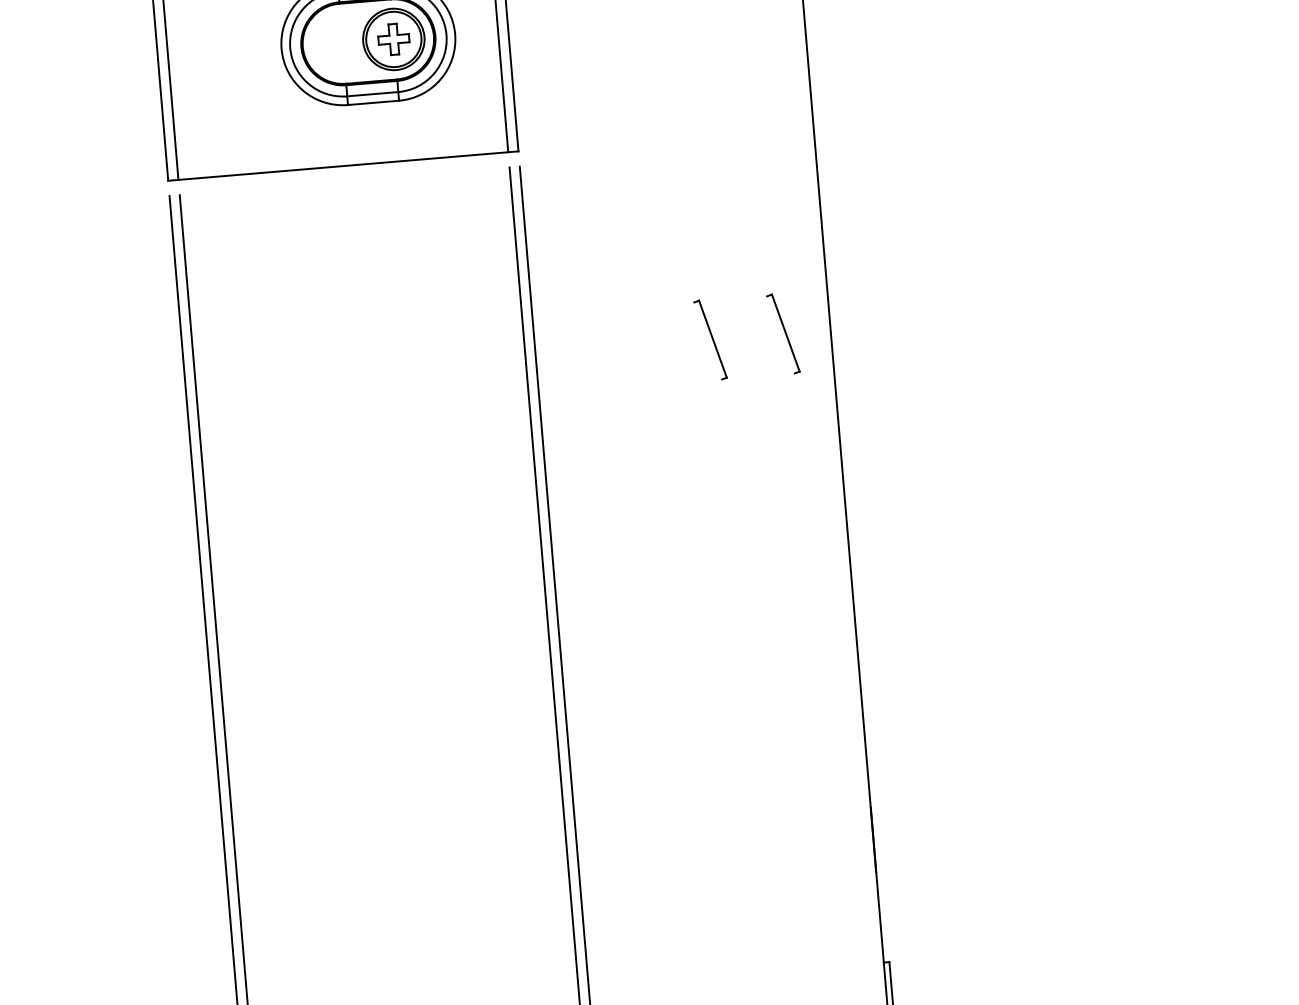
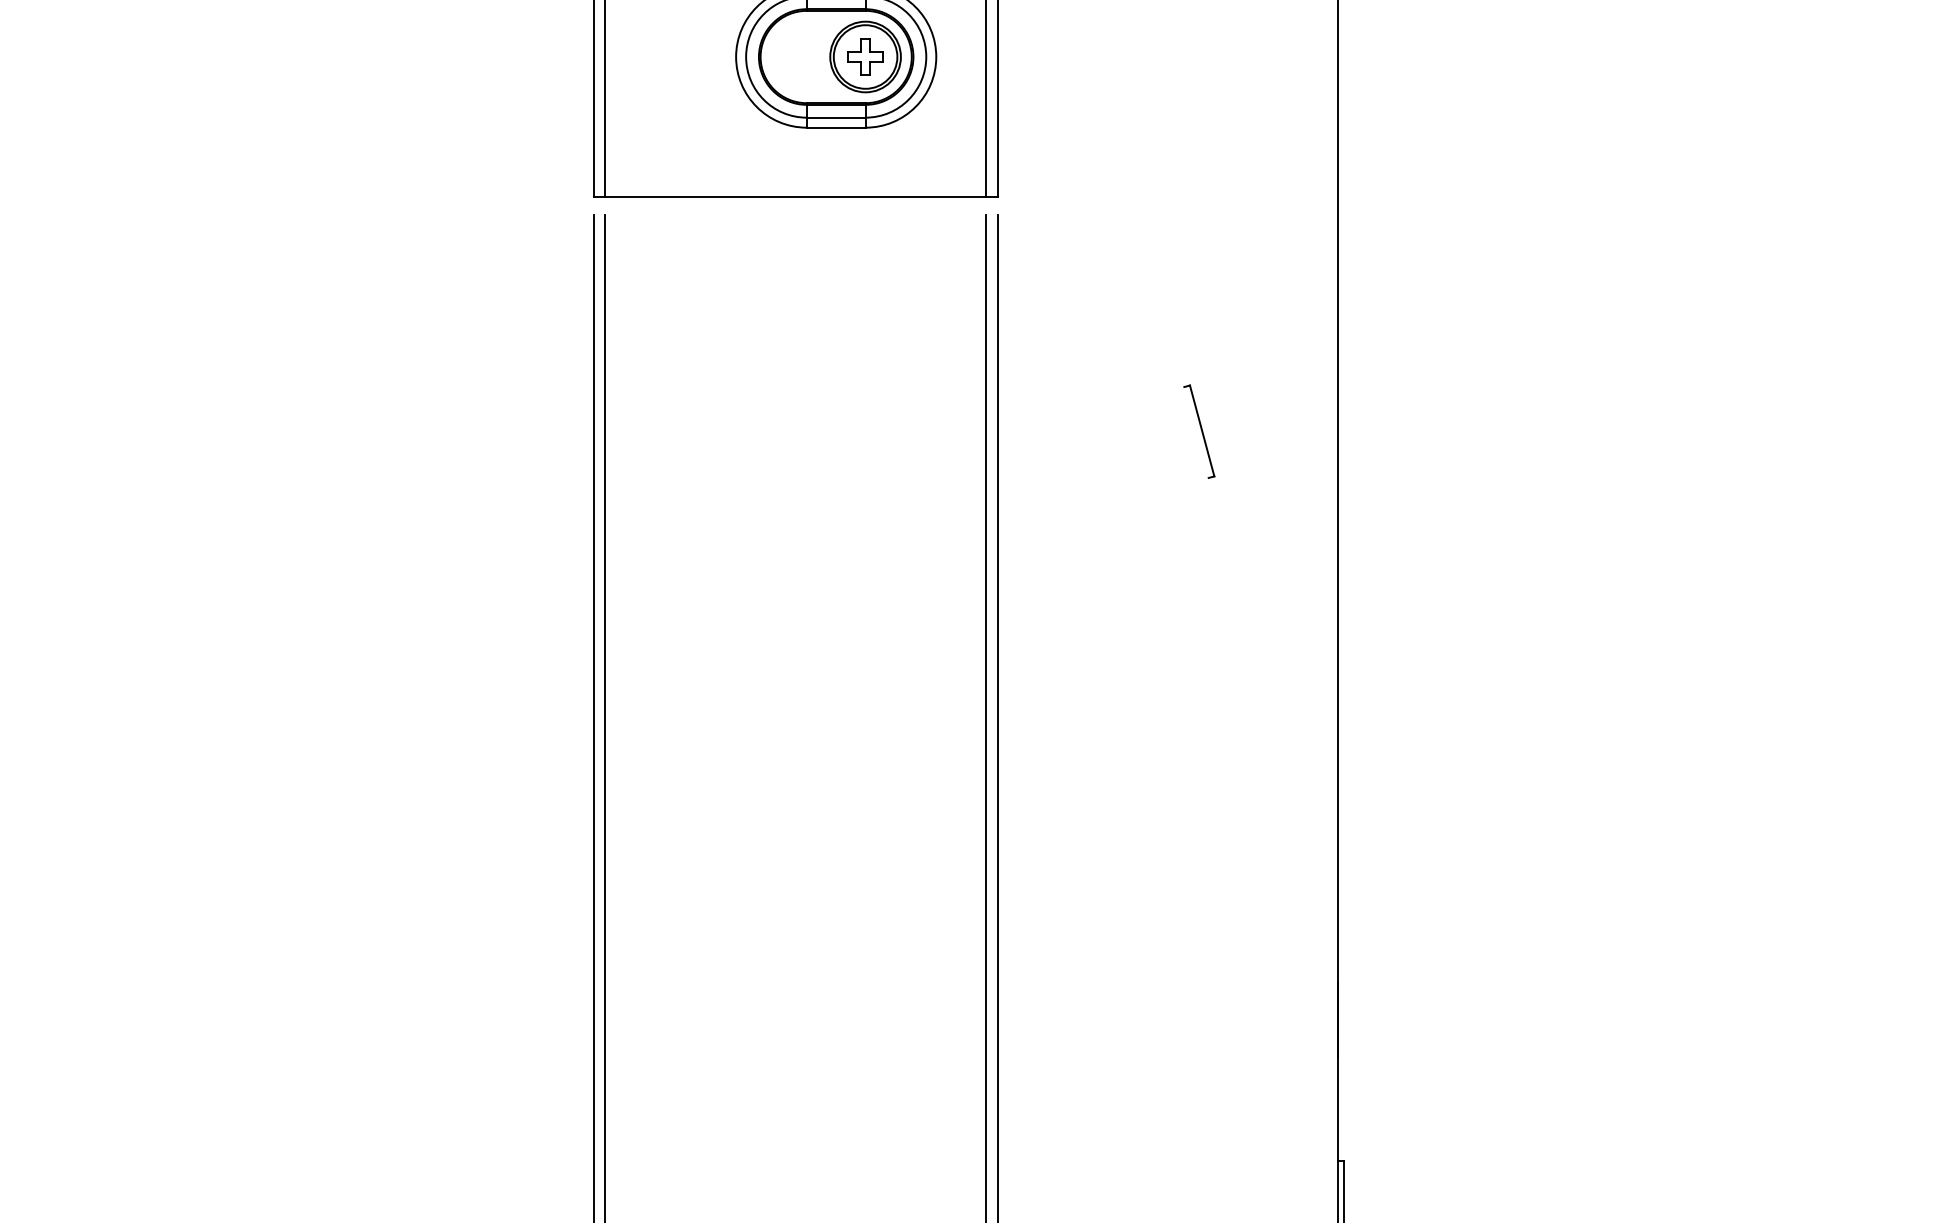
part: (783, 333) -> (1283, 431), removed

